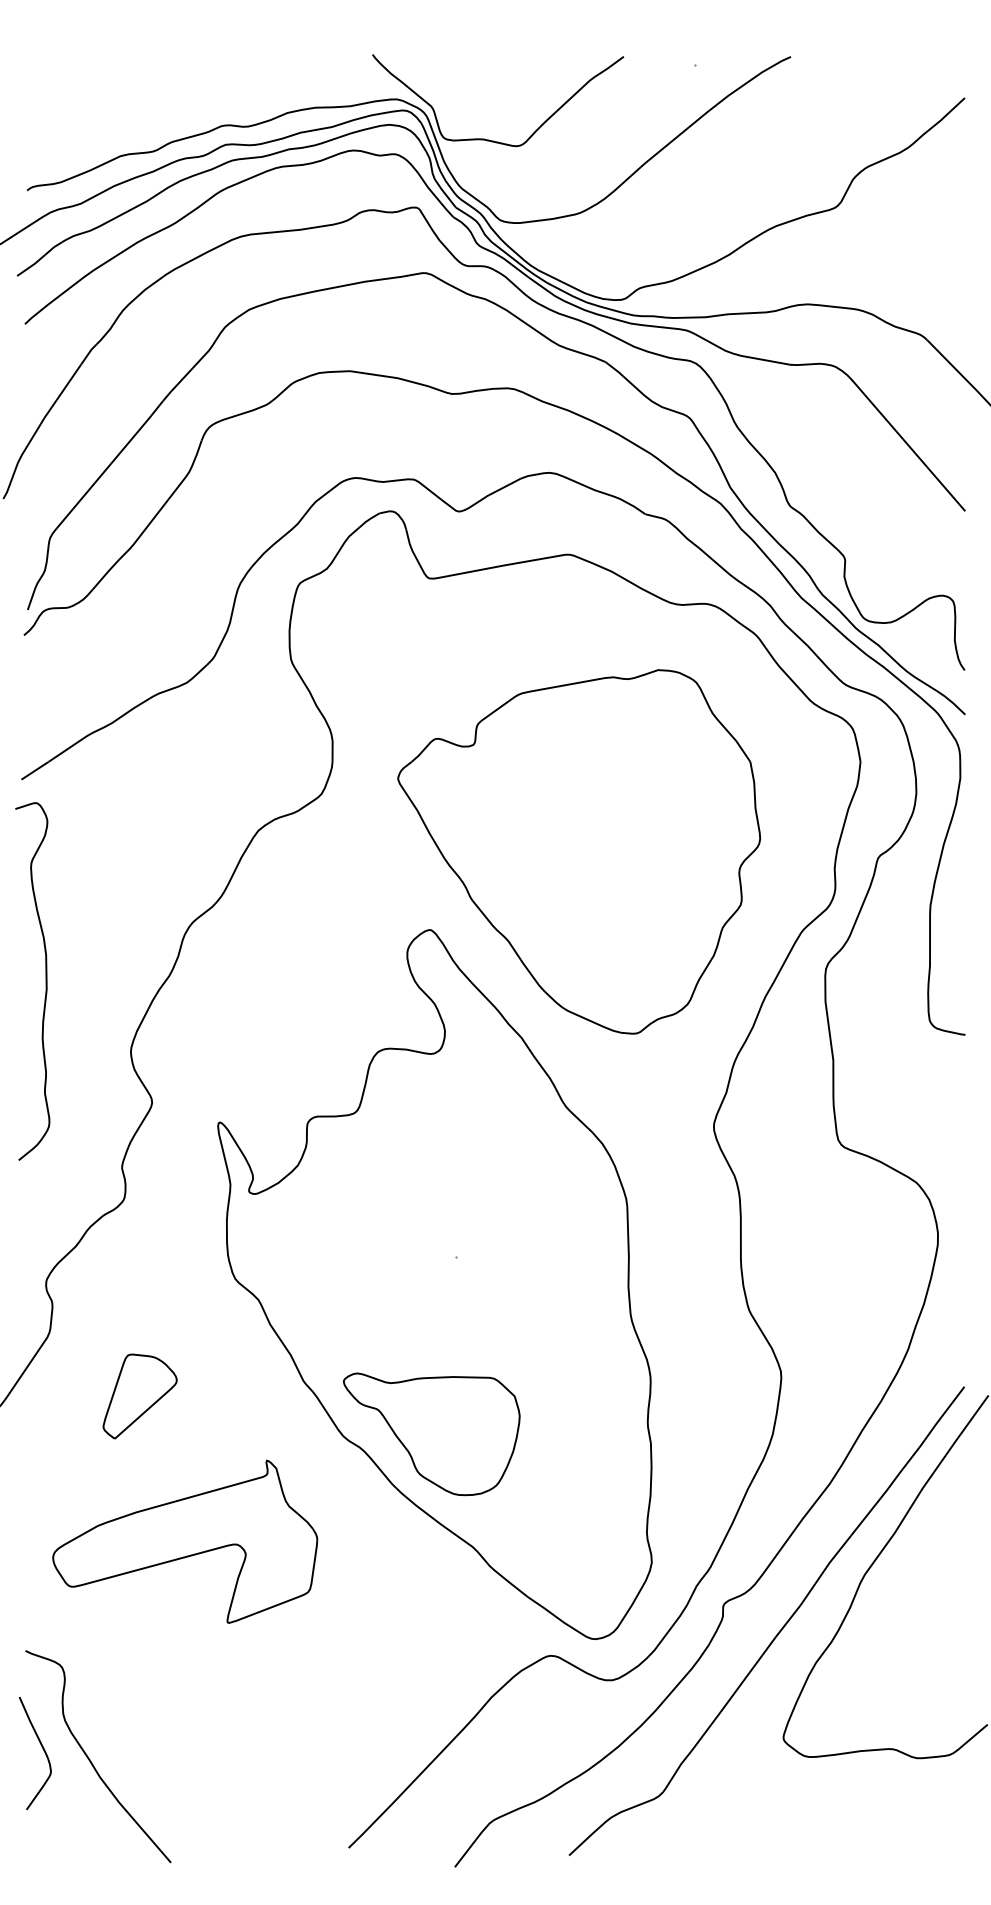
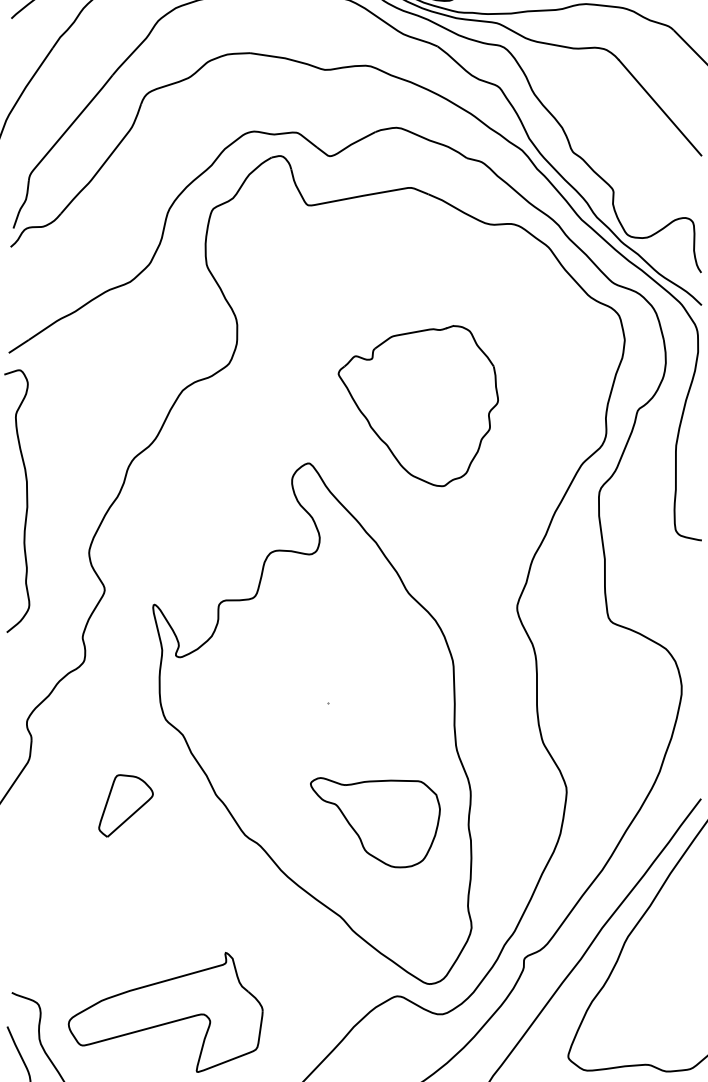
part: (579, 851) -> (418, 405), size x0.6
part: (139, 1396) -> (125, 805), moved
part: (431, 1434) -> (375, 822), moved
part: (185, 1541) -> (165, 1012), moved

